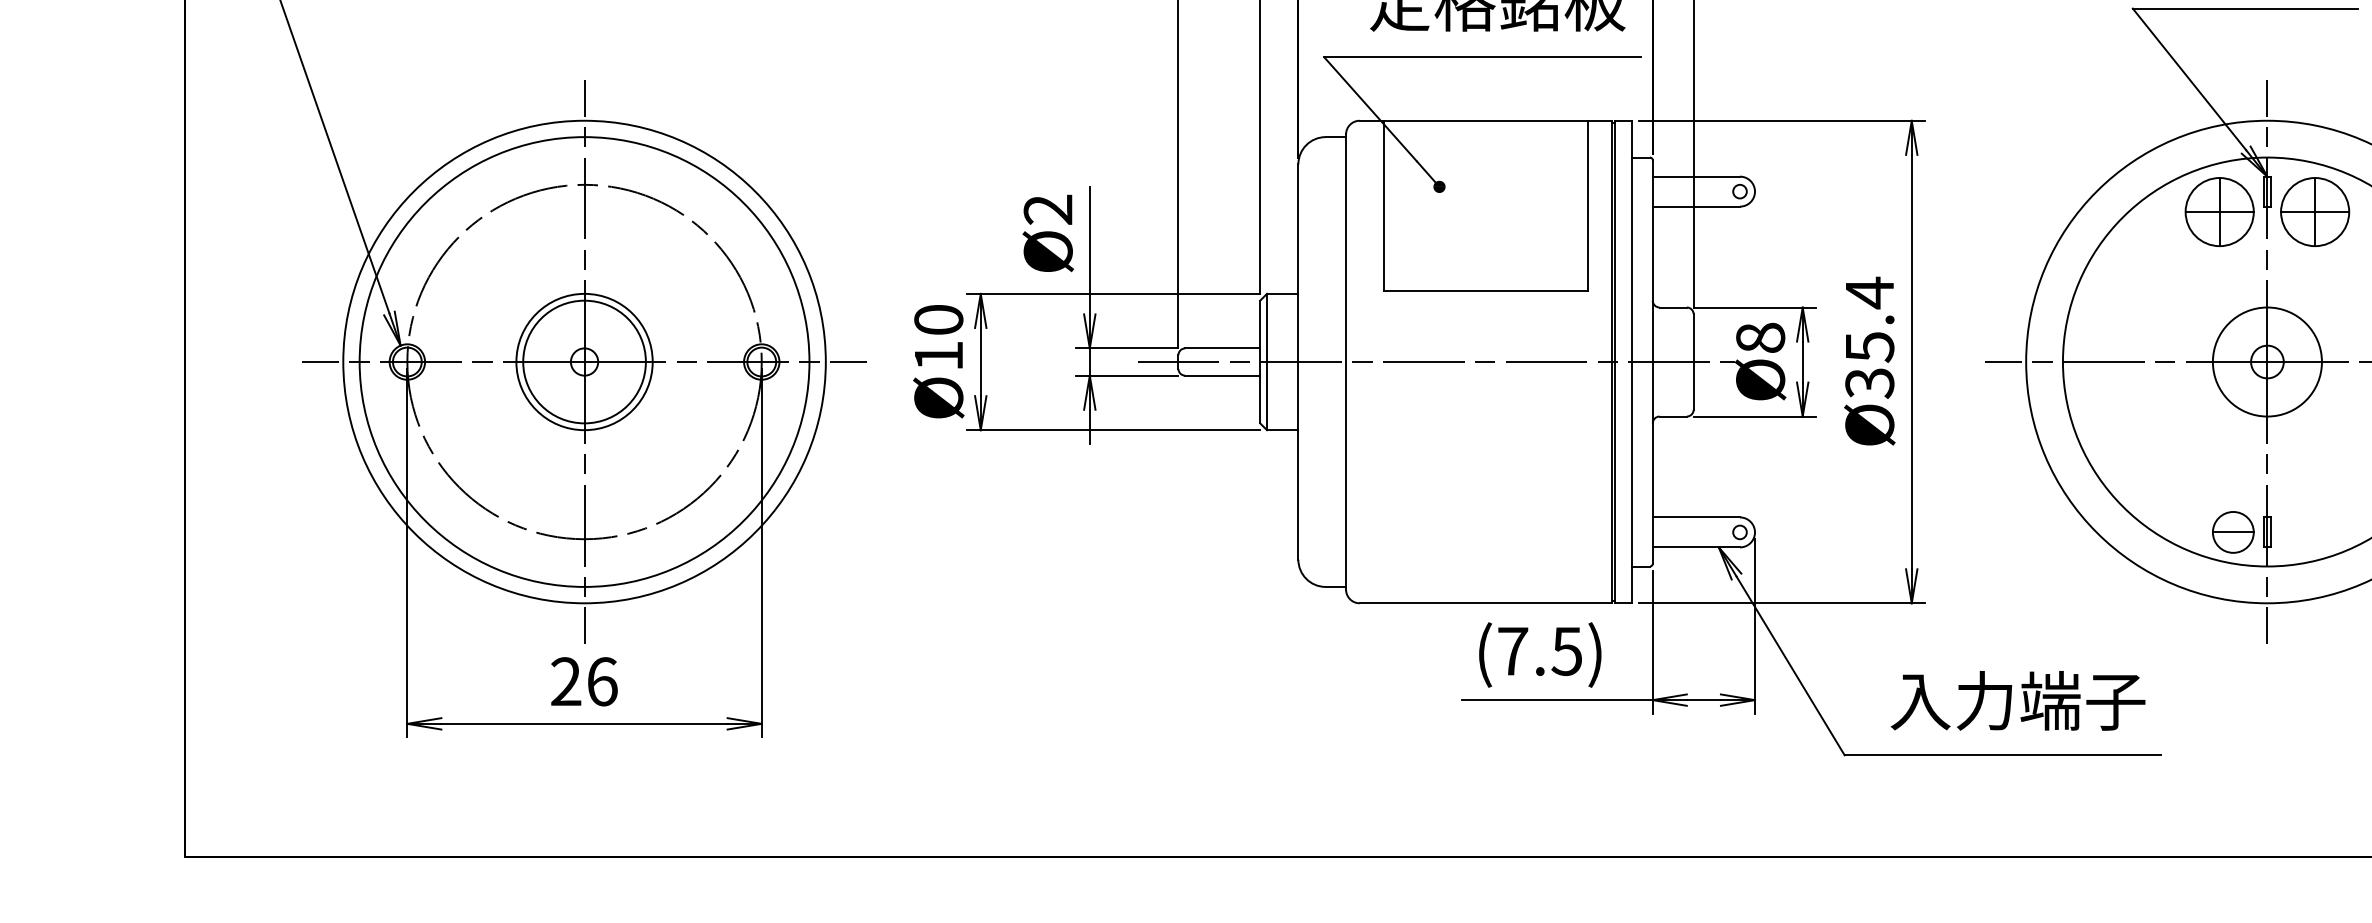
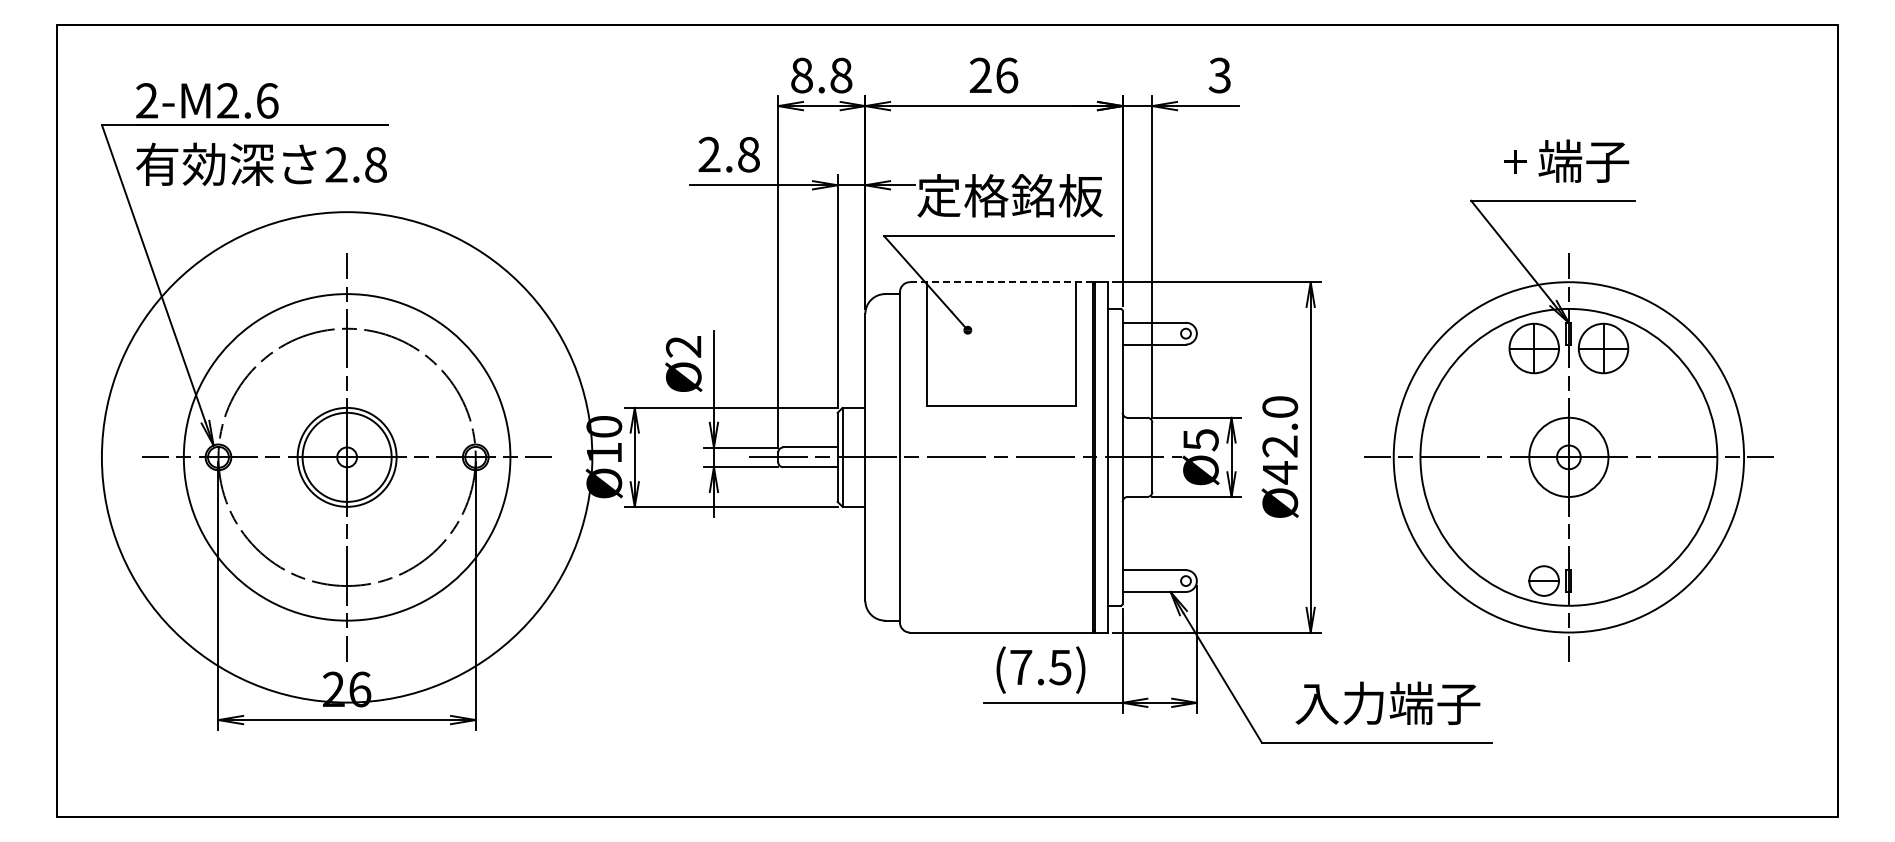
line: (1485, 121) -> (1001, 282), solid -> dashed
text: (1870, 337) -> (1280, 439), Ø35.4 -> Ø42.0
text: (1759, 338) -> (1200, 440), Ø8 -> Ø5
circle: (583, 362) -> (346, 457), size x1.4

